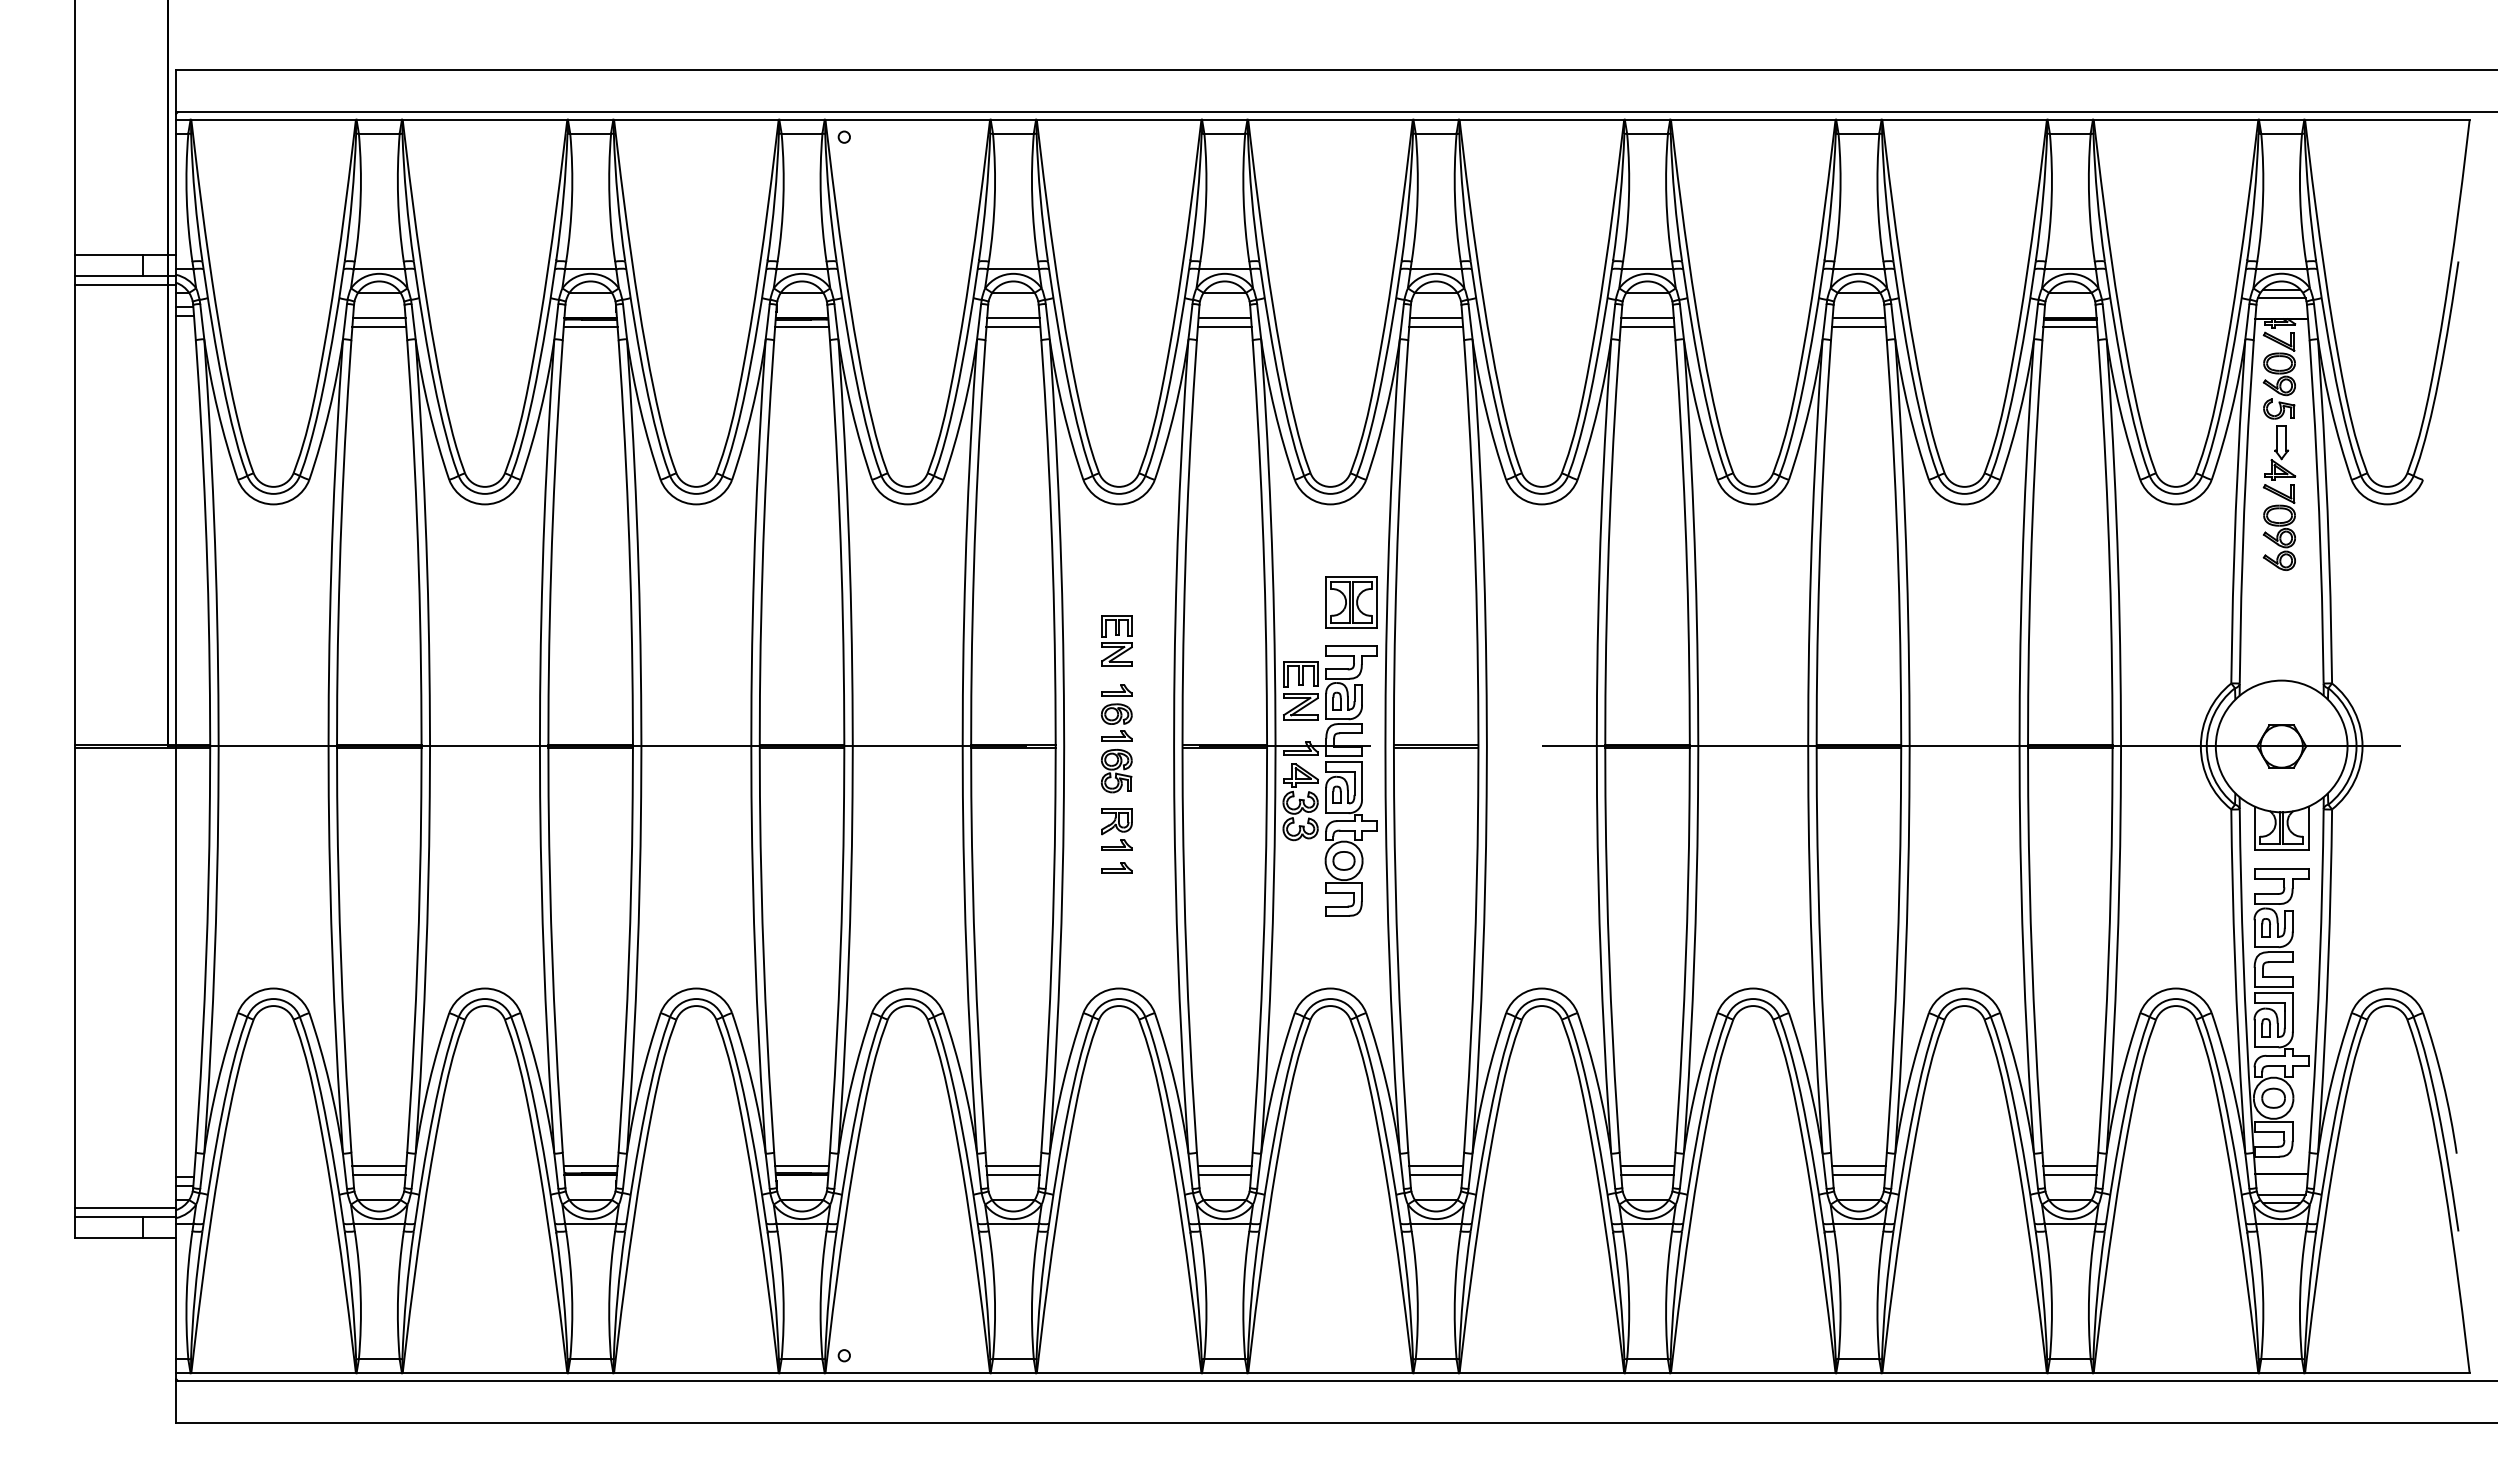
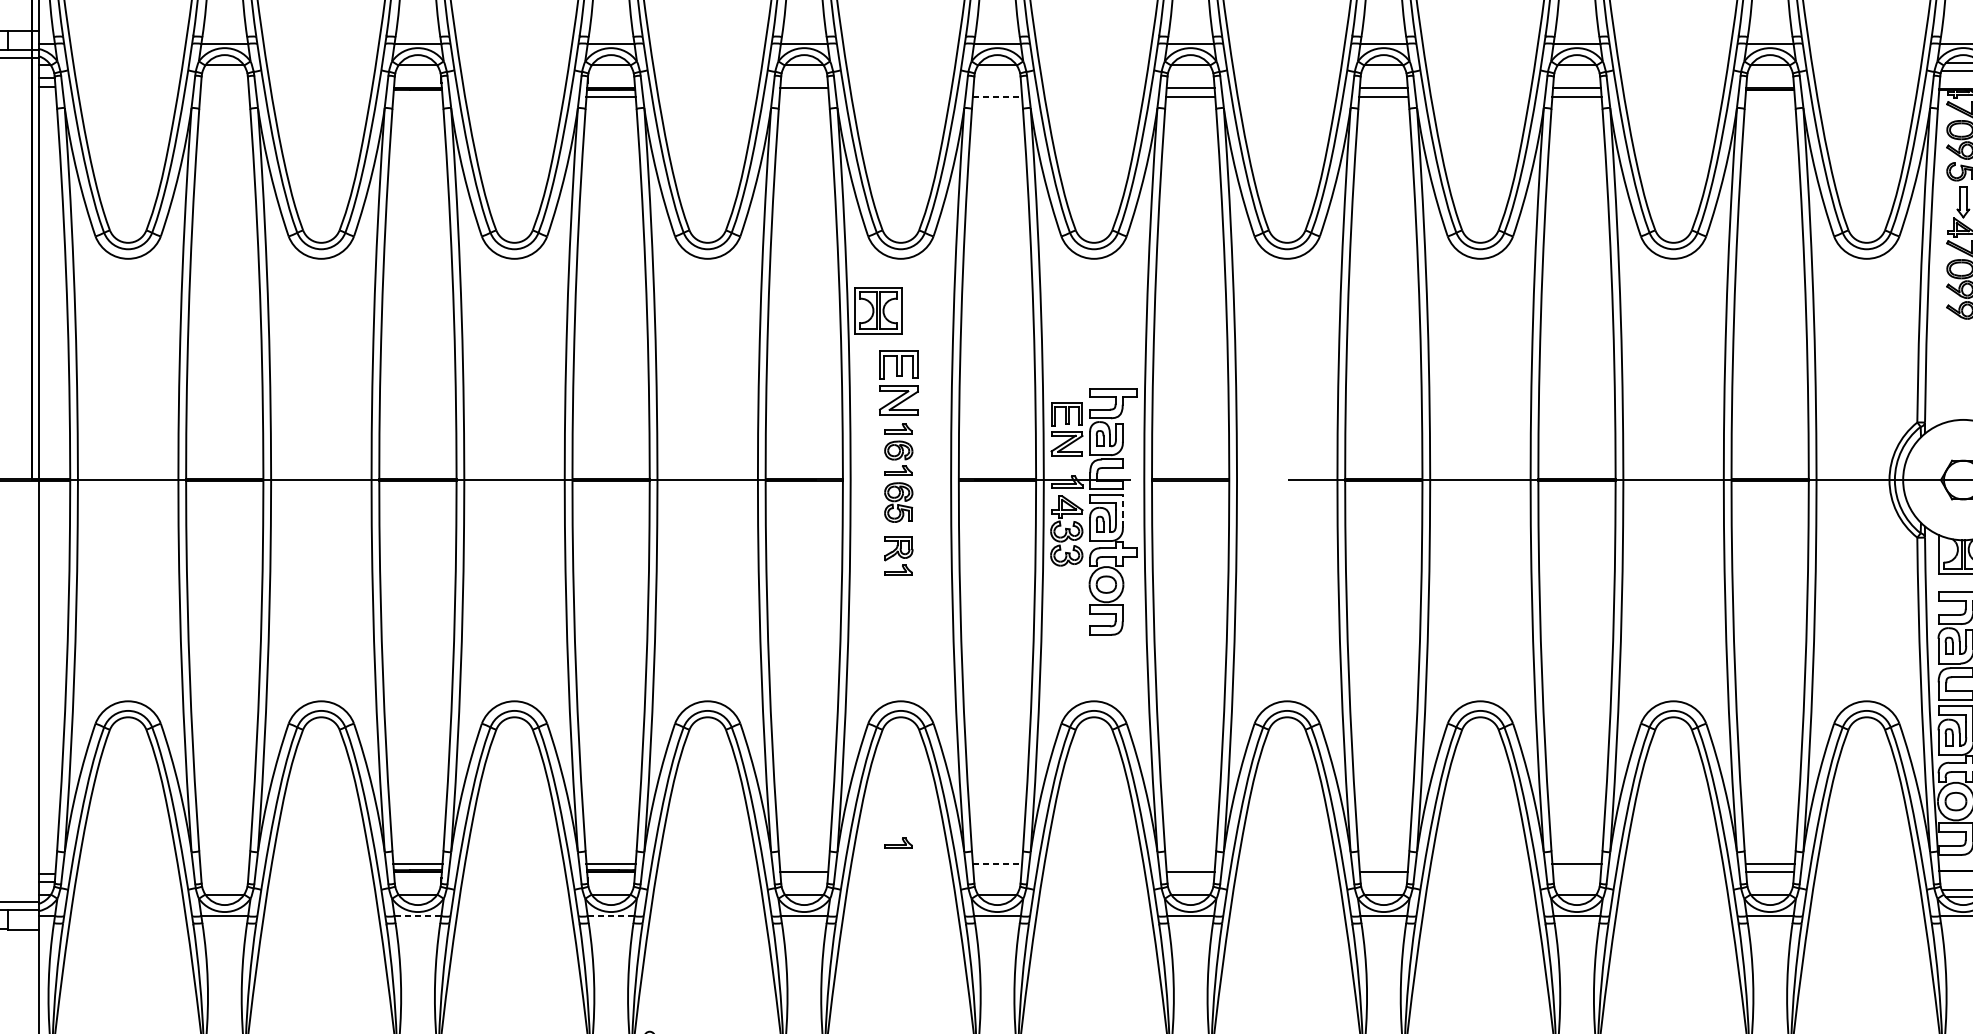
line: (379, 317) -> (224, 88), removed
line: (1224, 317) -> (997, 88), removed
line: (379, 326) -> (224, 96), removed
line: (590, 326) -> (417, 96), removed
line: (1013, 326) -> (804, 96), removed
line: (1224, 326) -> (997, 96), solid -> dashed
line: (2070, 326) -> (1770, 96), removed
part: (1351, 602) -> (878, 311), moved
part: (1116, 640) -> (898, 383), size x1.4
line: (1361, 779) -> (1122, 510), solid -> dashed
part: (1116, 867) -> (898, 842), moved
line: (379, 1166) -> (224, 863), removed
line: (1013, 1166) -> (804, 863), removed
line: (1224, 1166) -> (997, 863), solid -> dashed
line: (1436, 1166) -> (1190, 863), removed
line: (1647, 1166) -> (1383, 863), removed
line: (379, 1174) -> (224, 871), removed
line: (1224, 1174) -> (997, 871), removed
line: (1858, 1174) -> (1576, 871), removed
line: (590, 1223) -> (417, 916), solid -> dashed
line: (802, 1223) -> (611, 916), solid -> dashed

